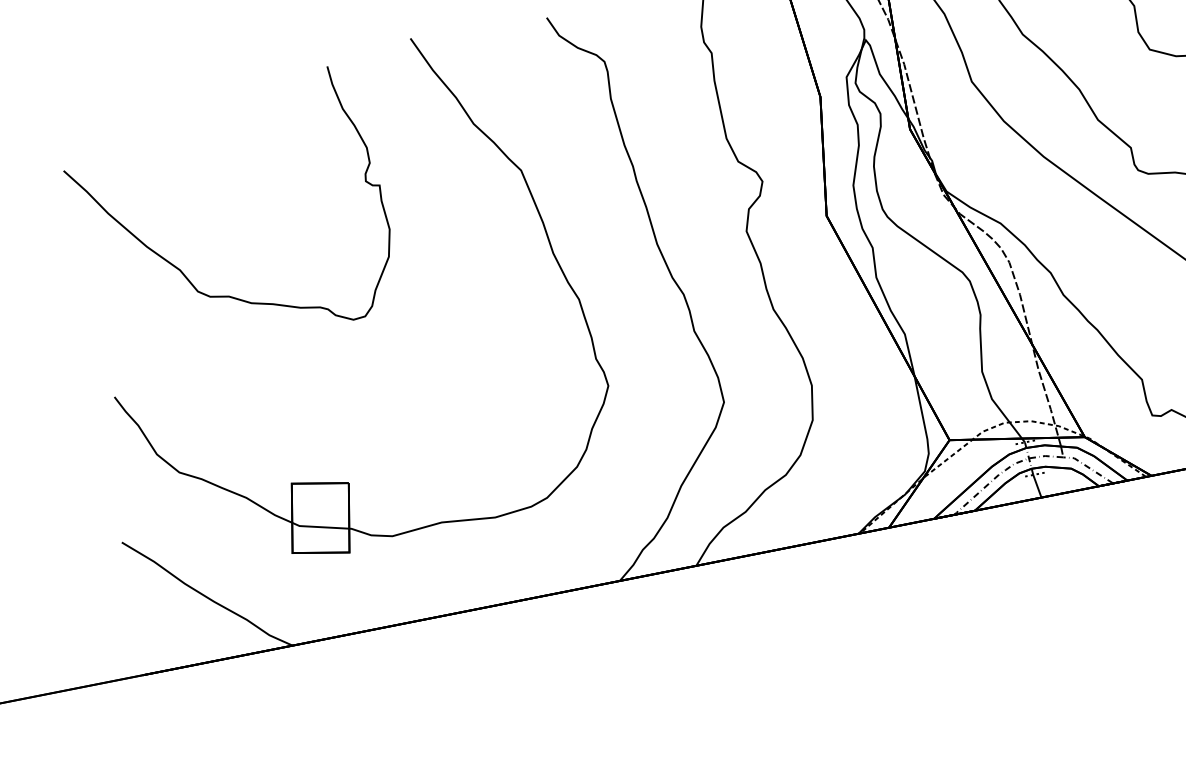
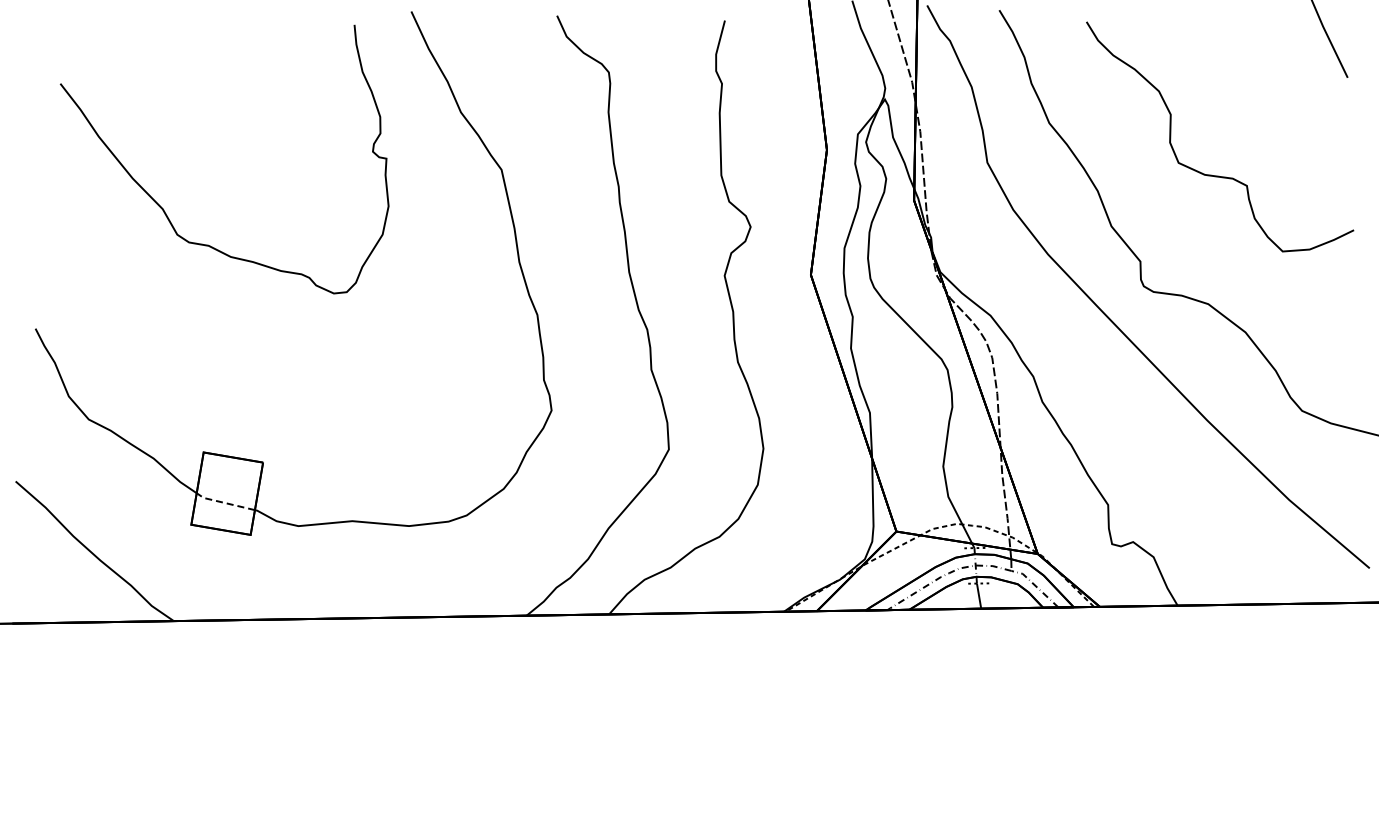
curve: (180, 269) -> (163, 208), moved
line: (319, 526) -> (224, 502), solid -> dashed

